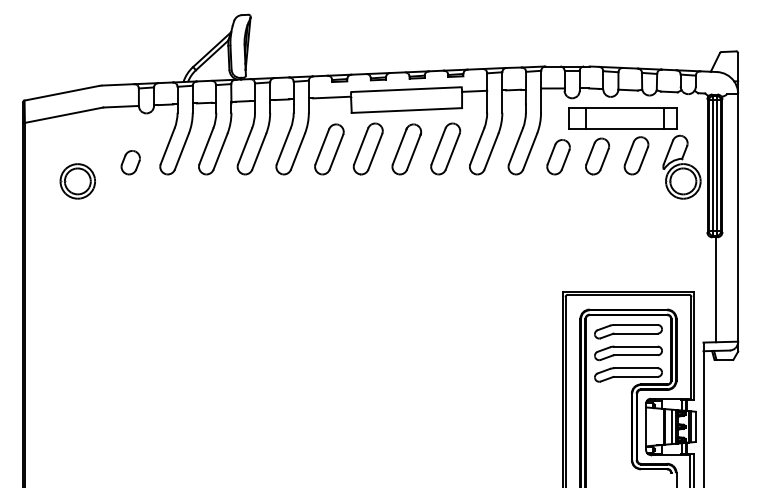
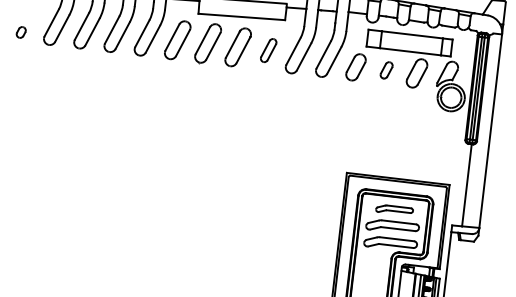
part: (445, 148) -> (268, 50), size x0.6
part: (597, 156) -> (386, 70), size x0.6
part: (130, 162) -> (21, 32), size x0.6
part: (628, 331) -> (394, 209), size x0.7

